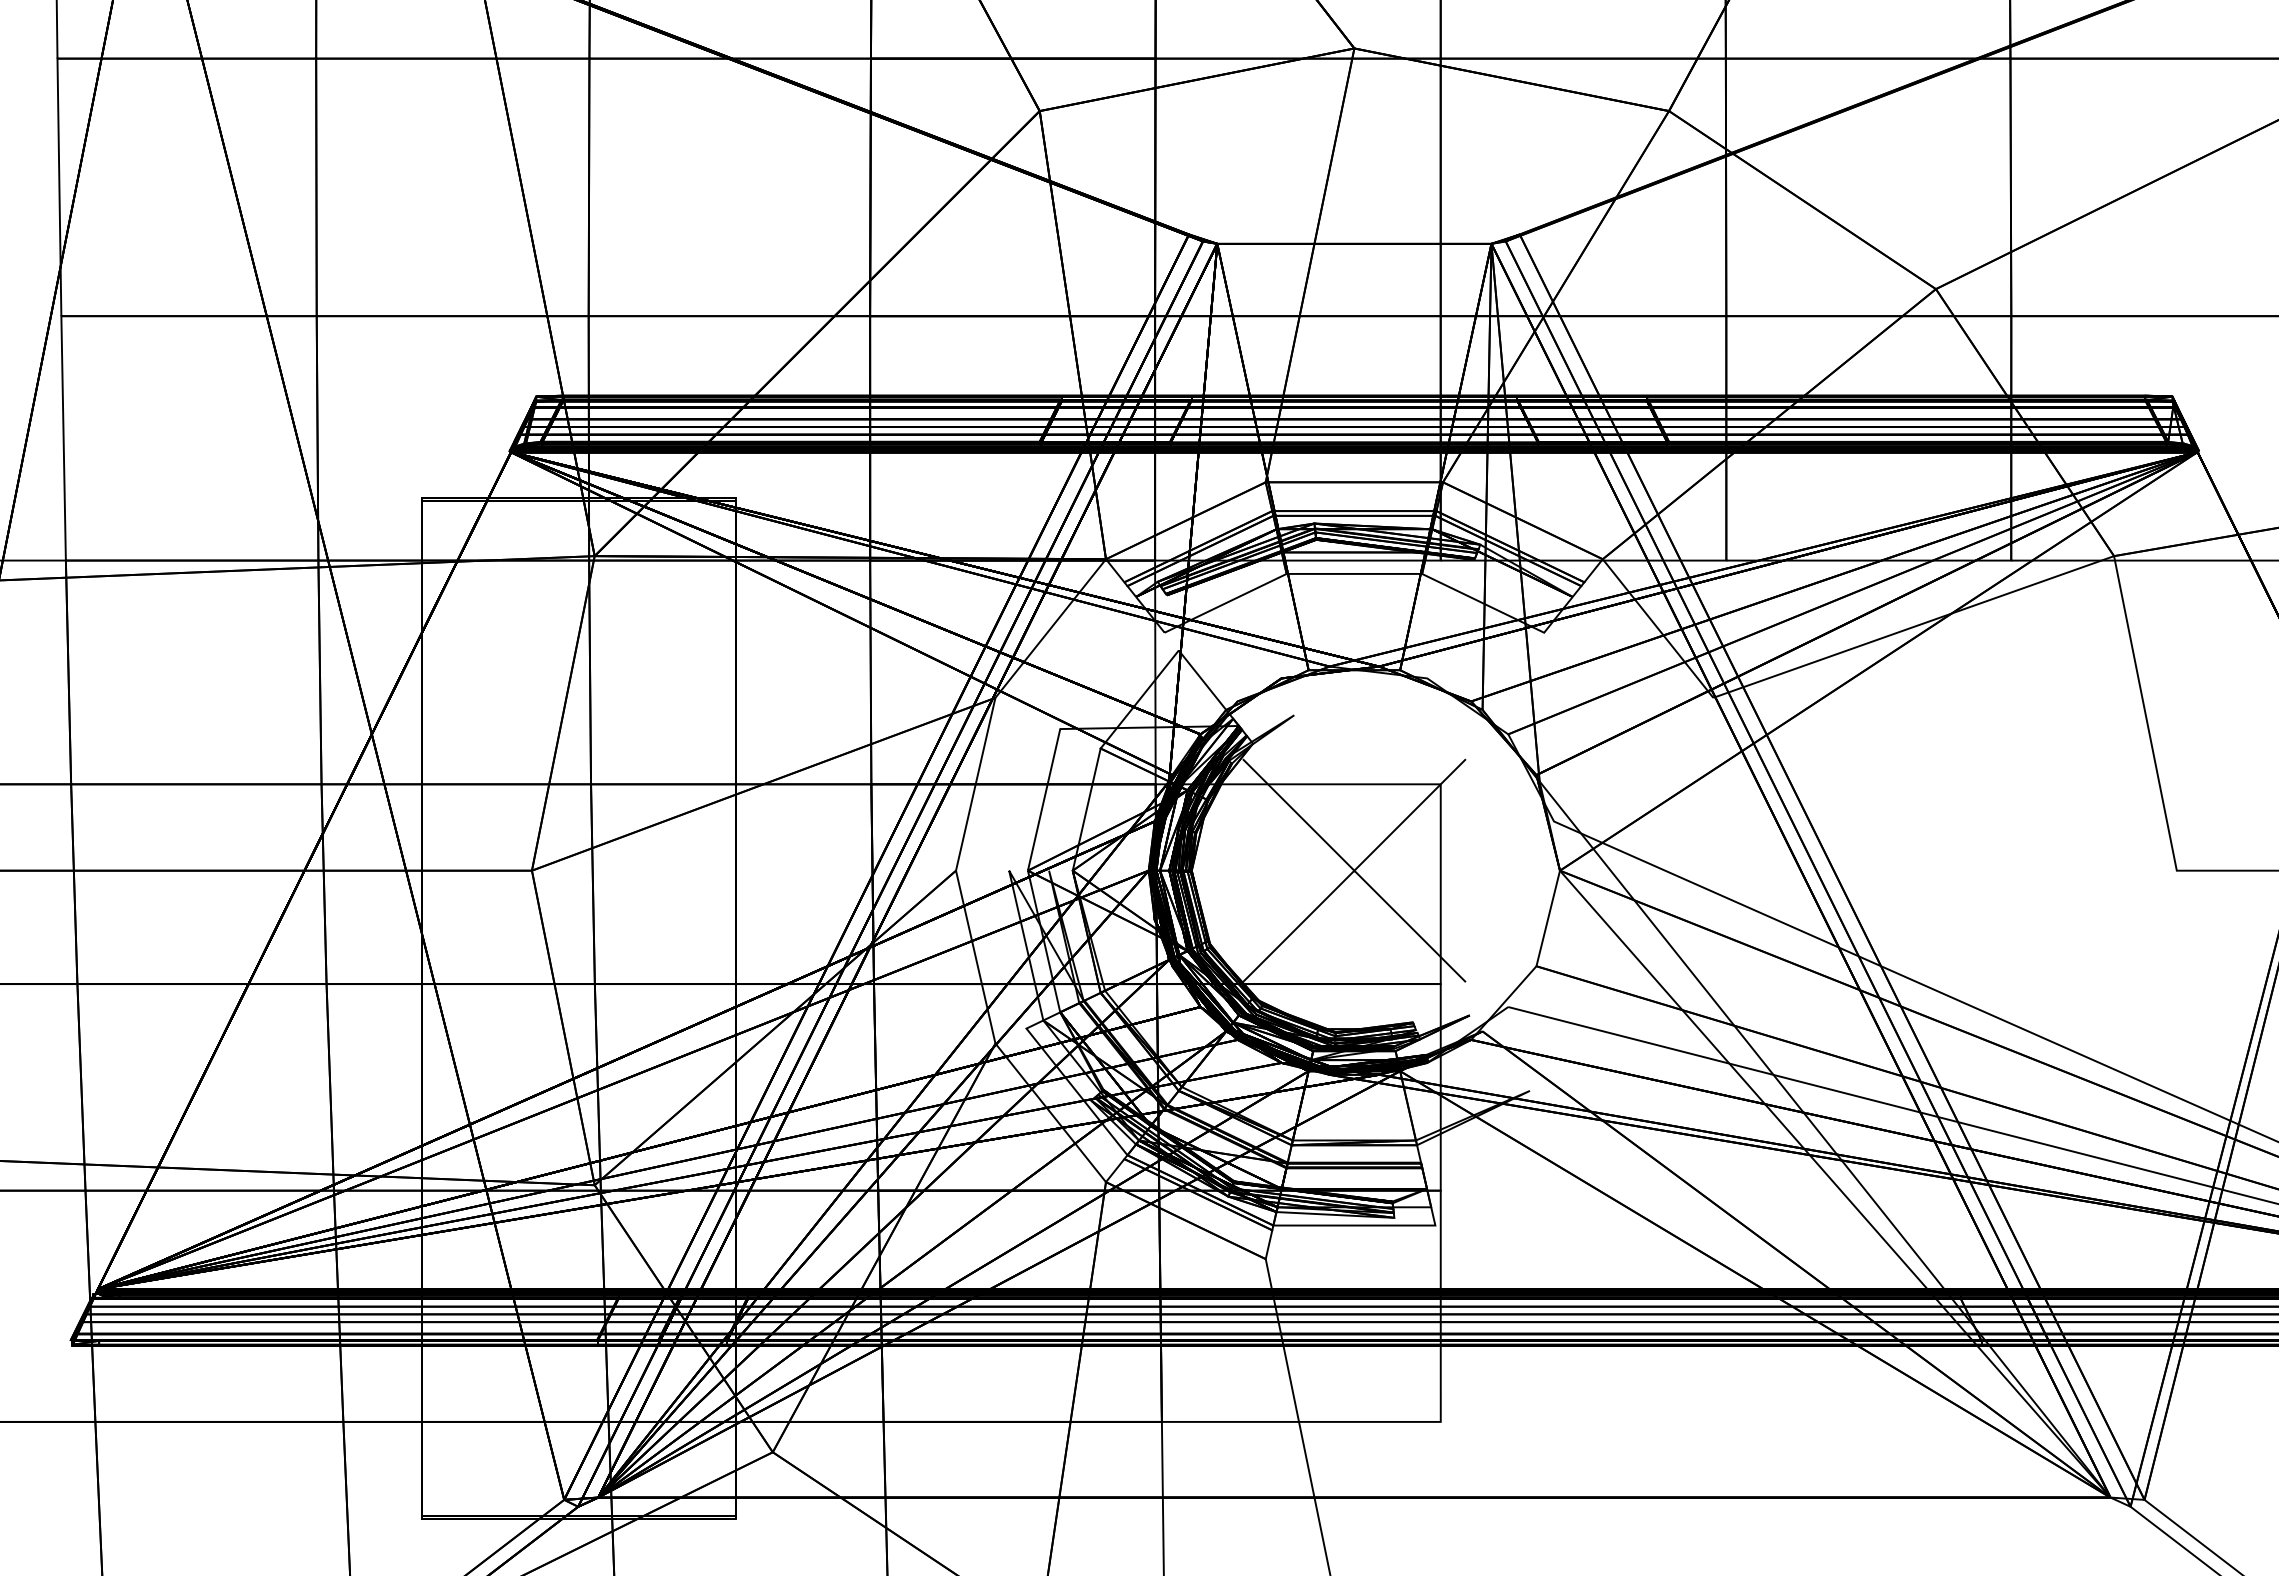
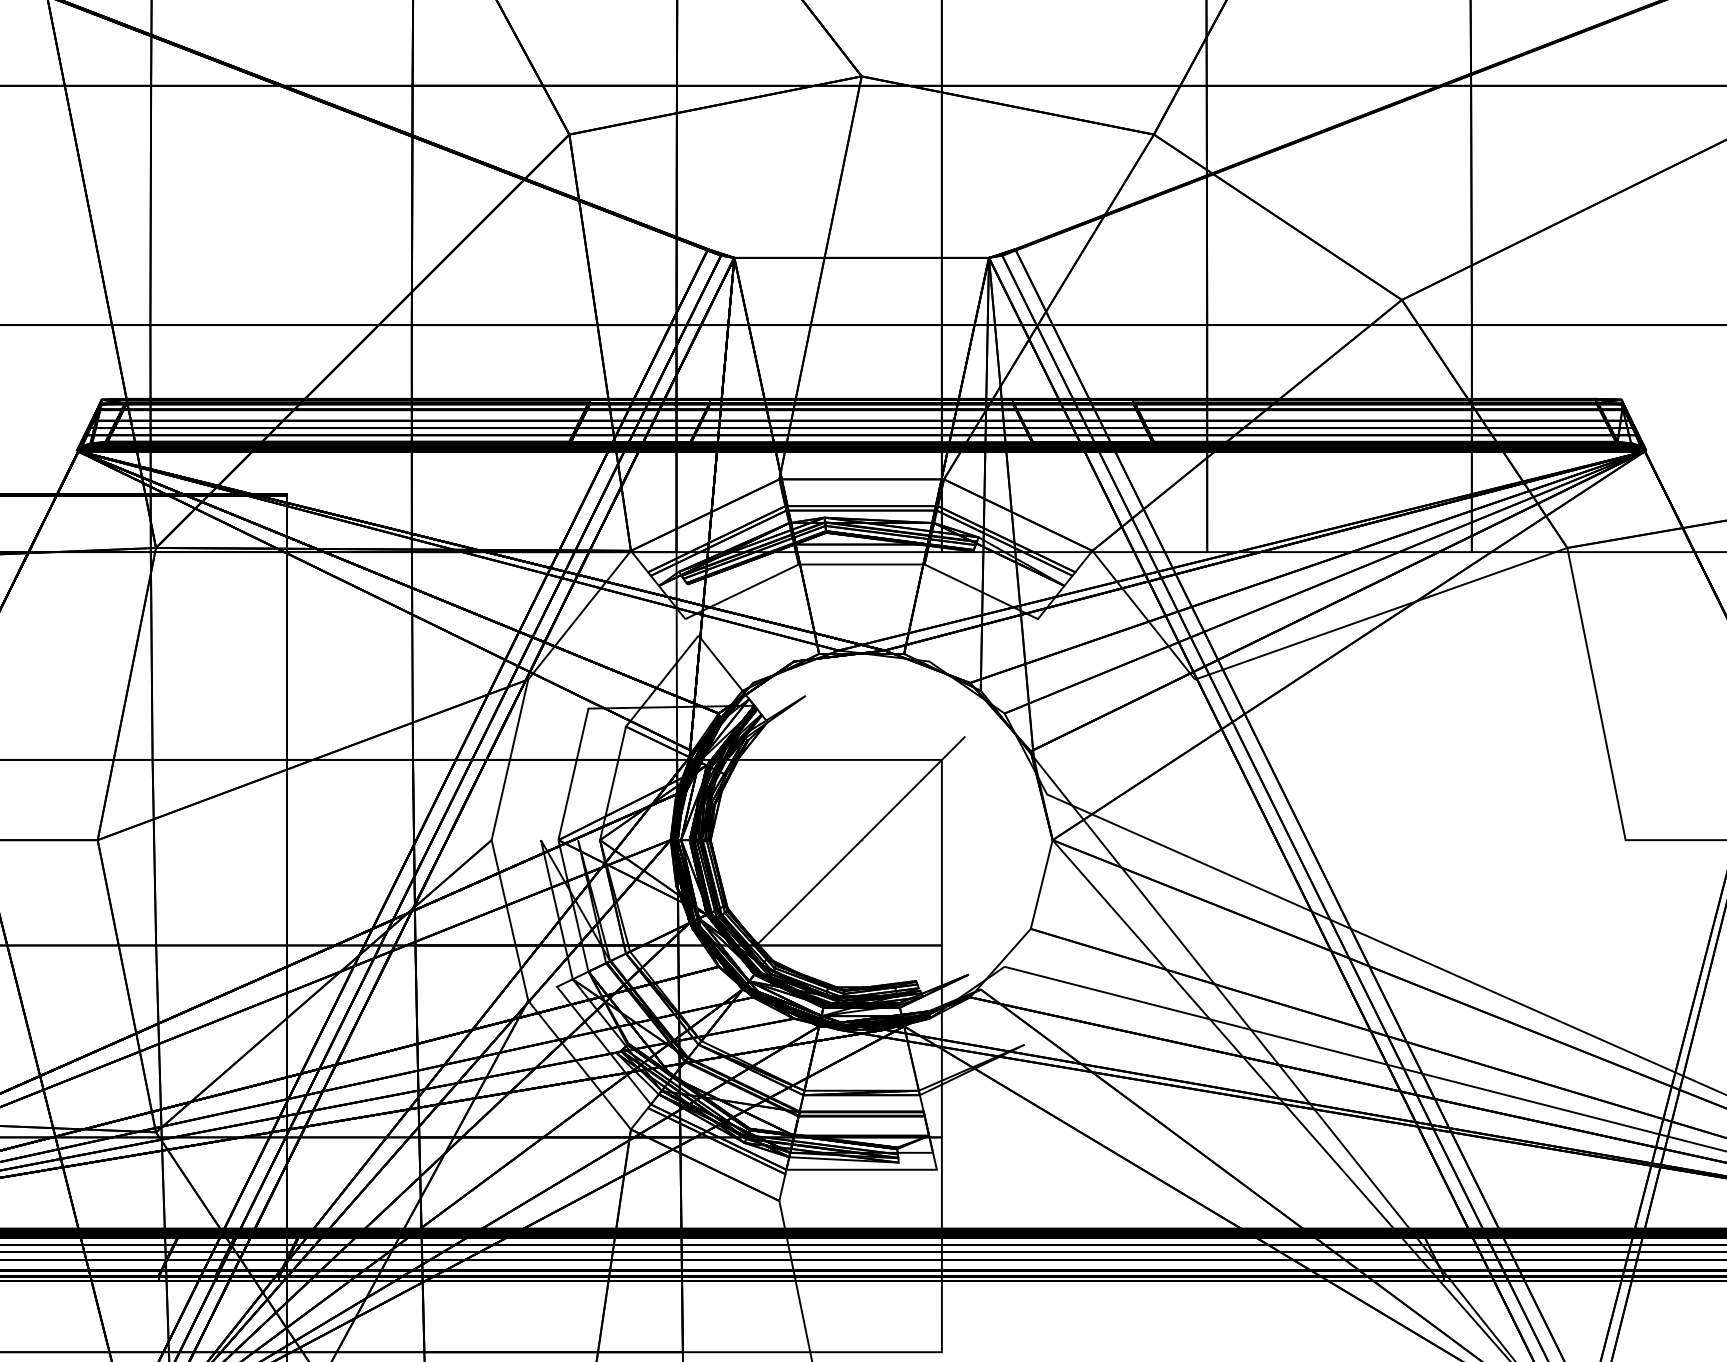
line: (1354, 870) -> (861, 839), removed

